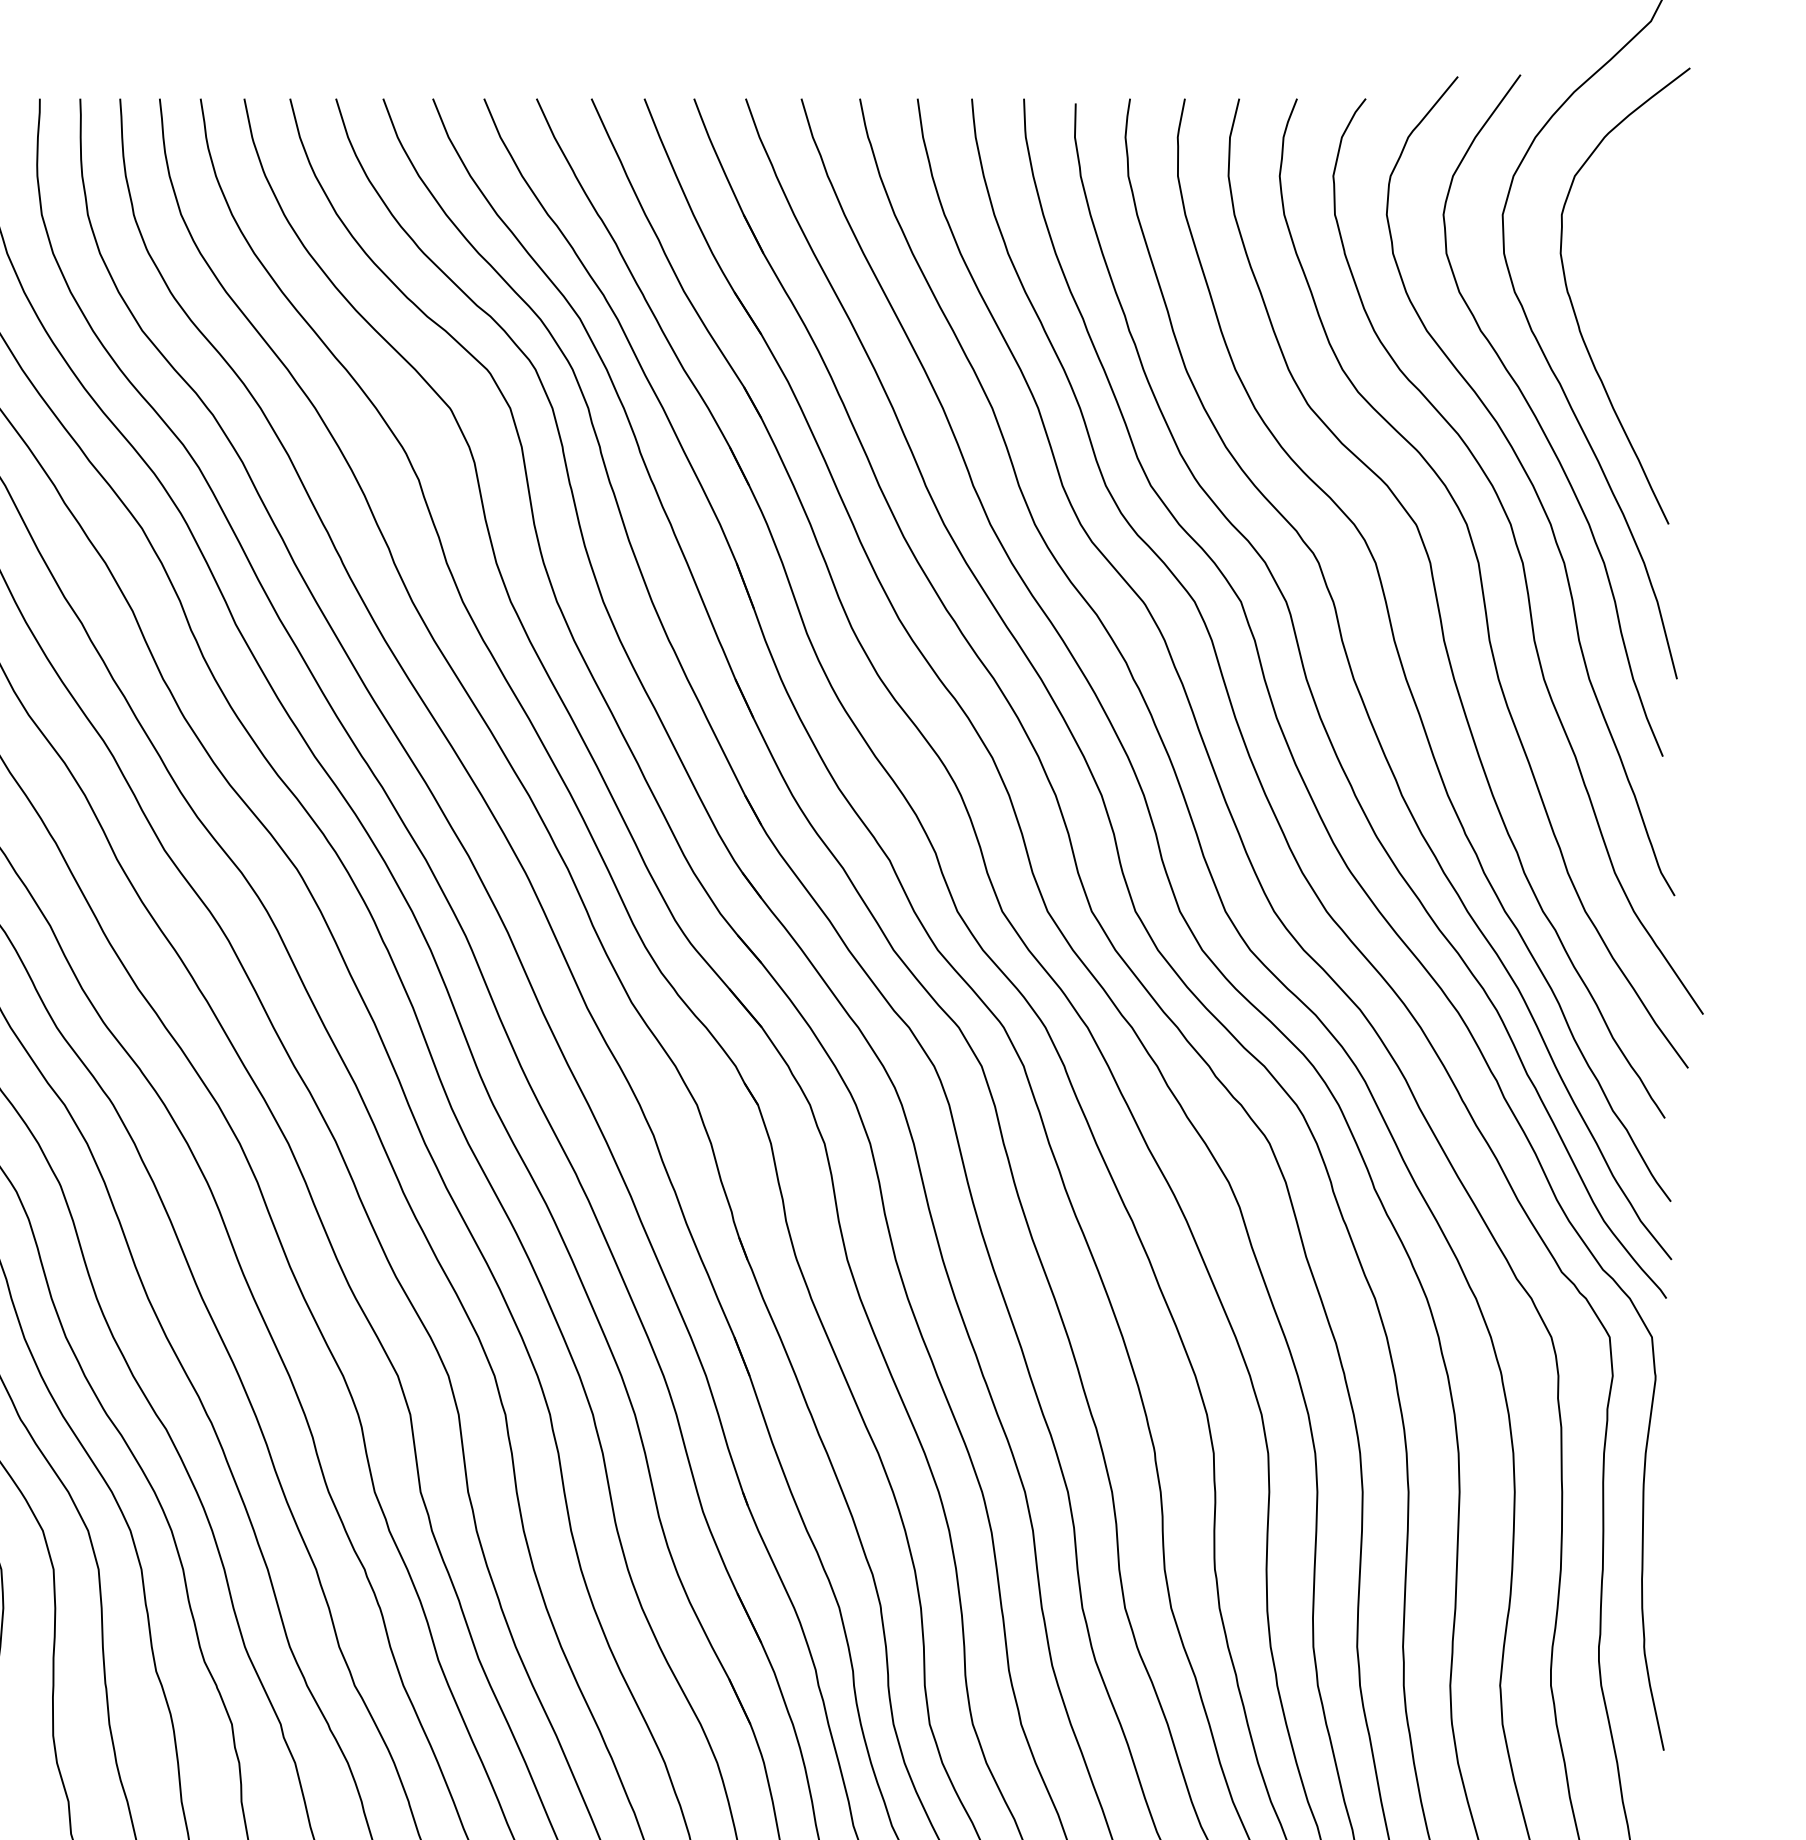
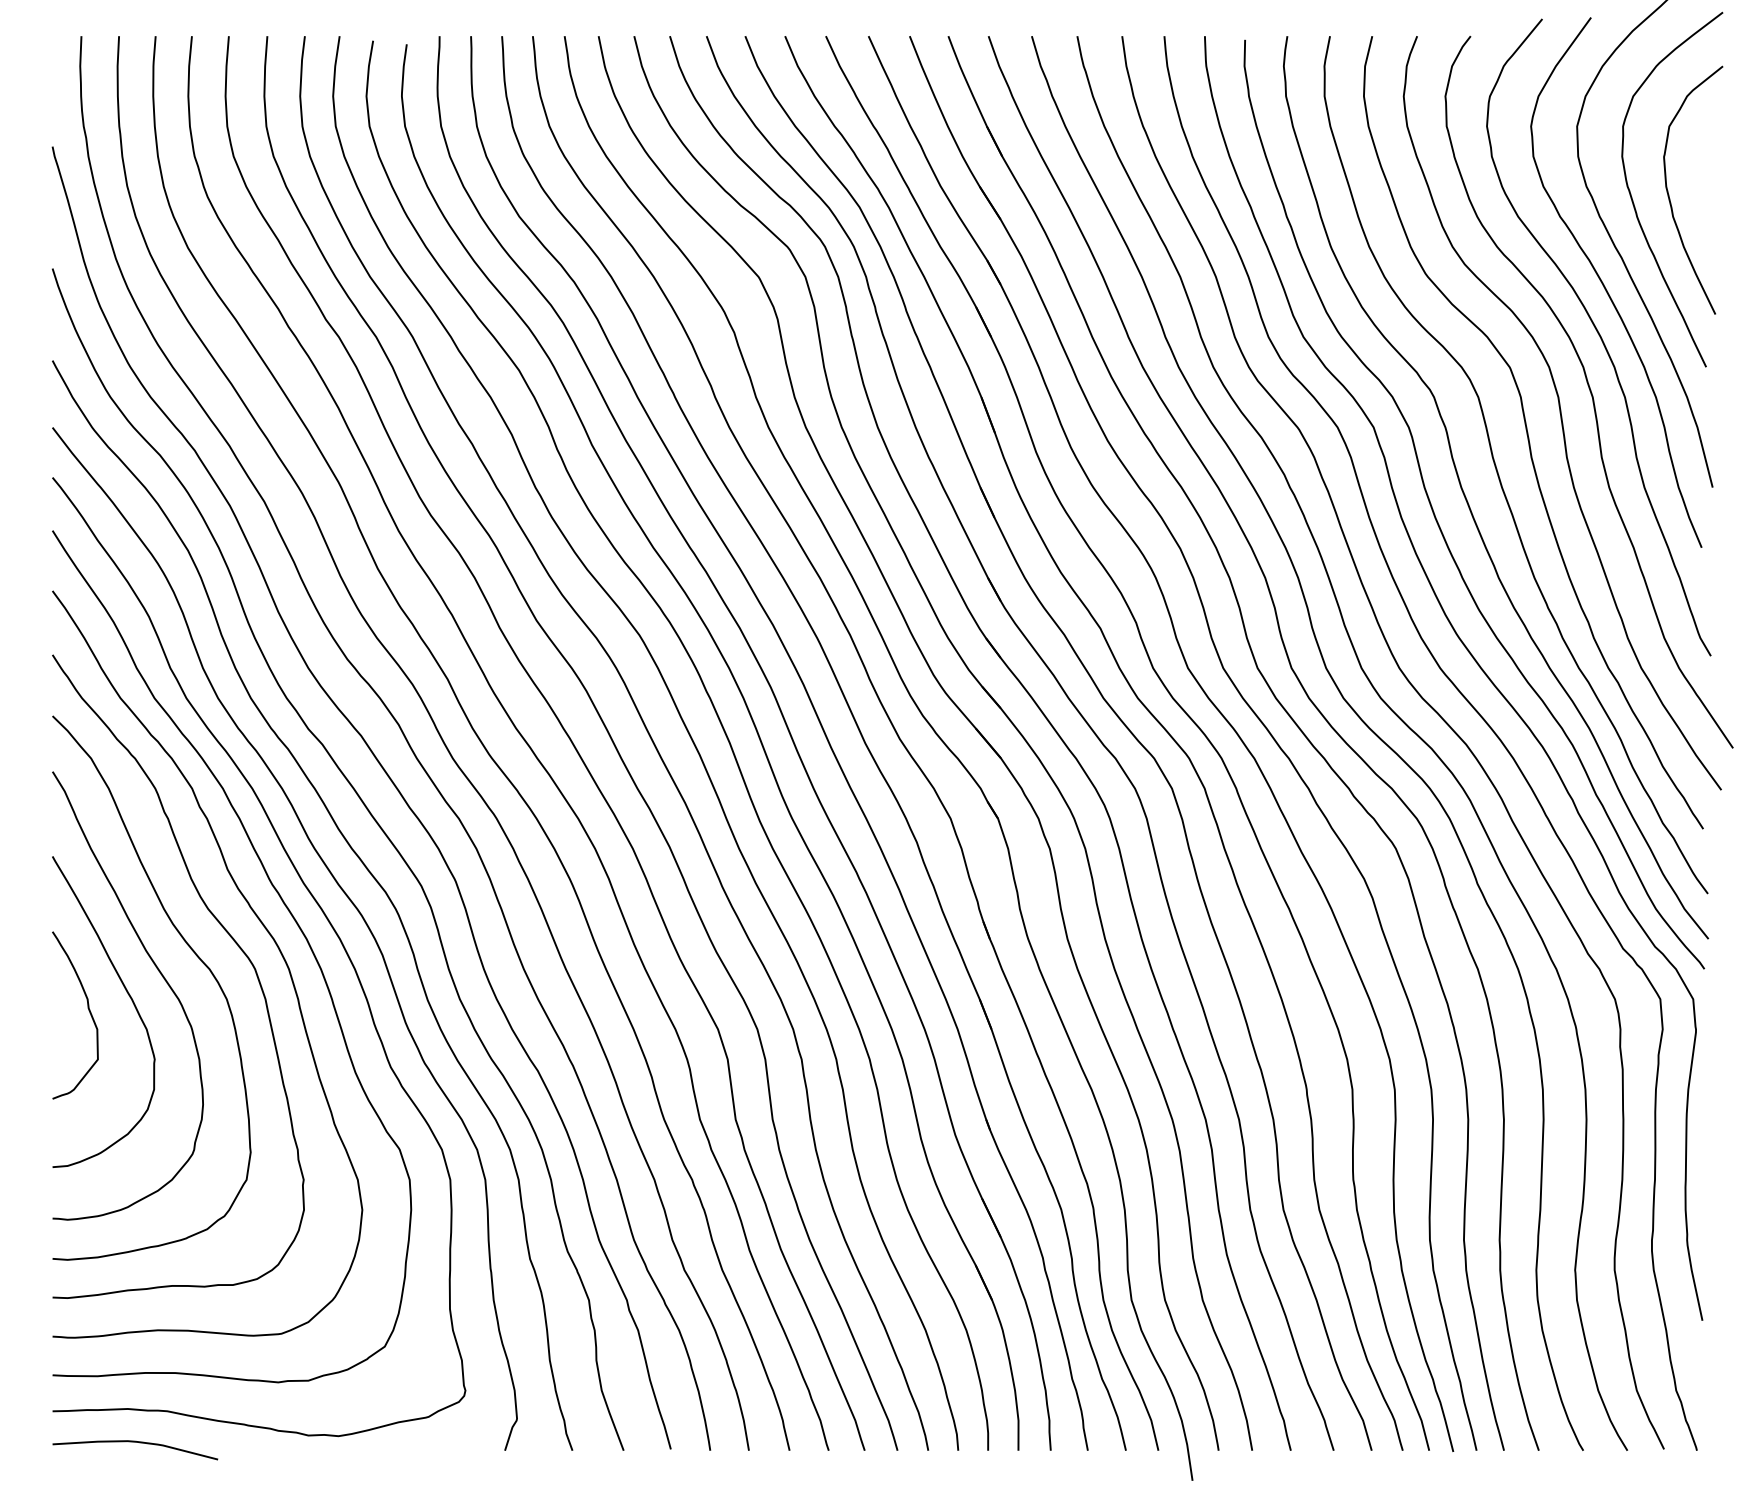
curve: (1621, 302) -> (1669, 194), added

